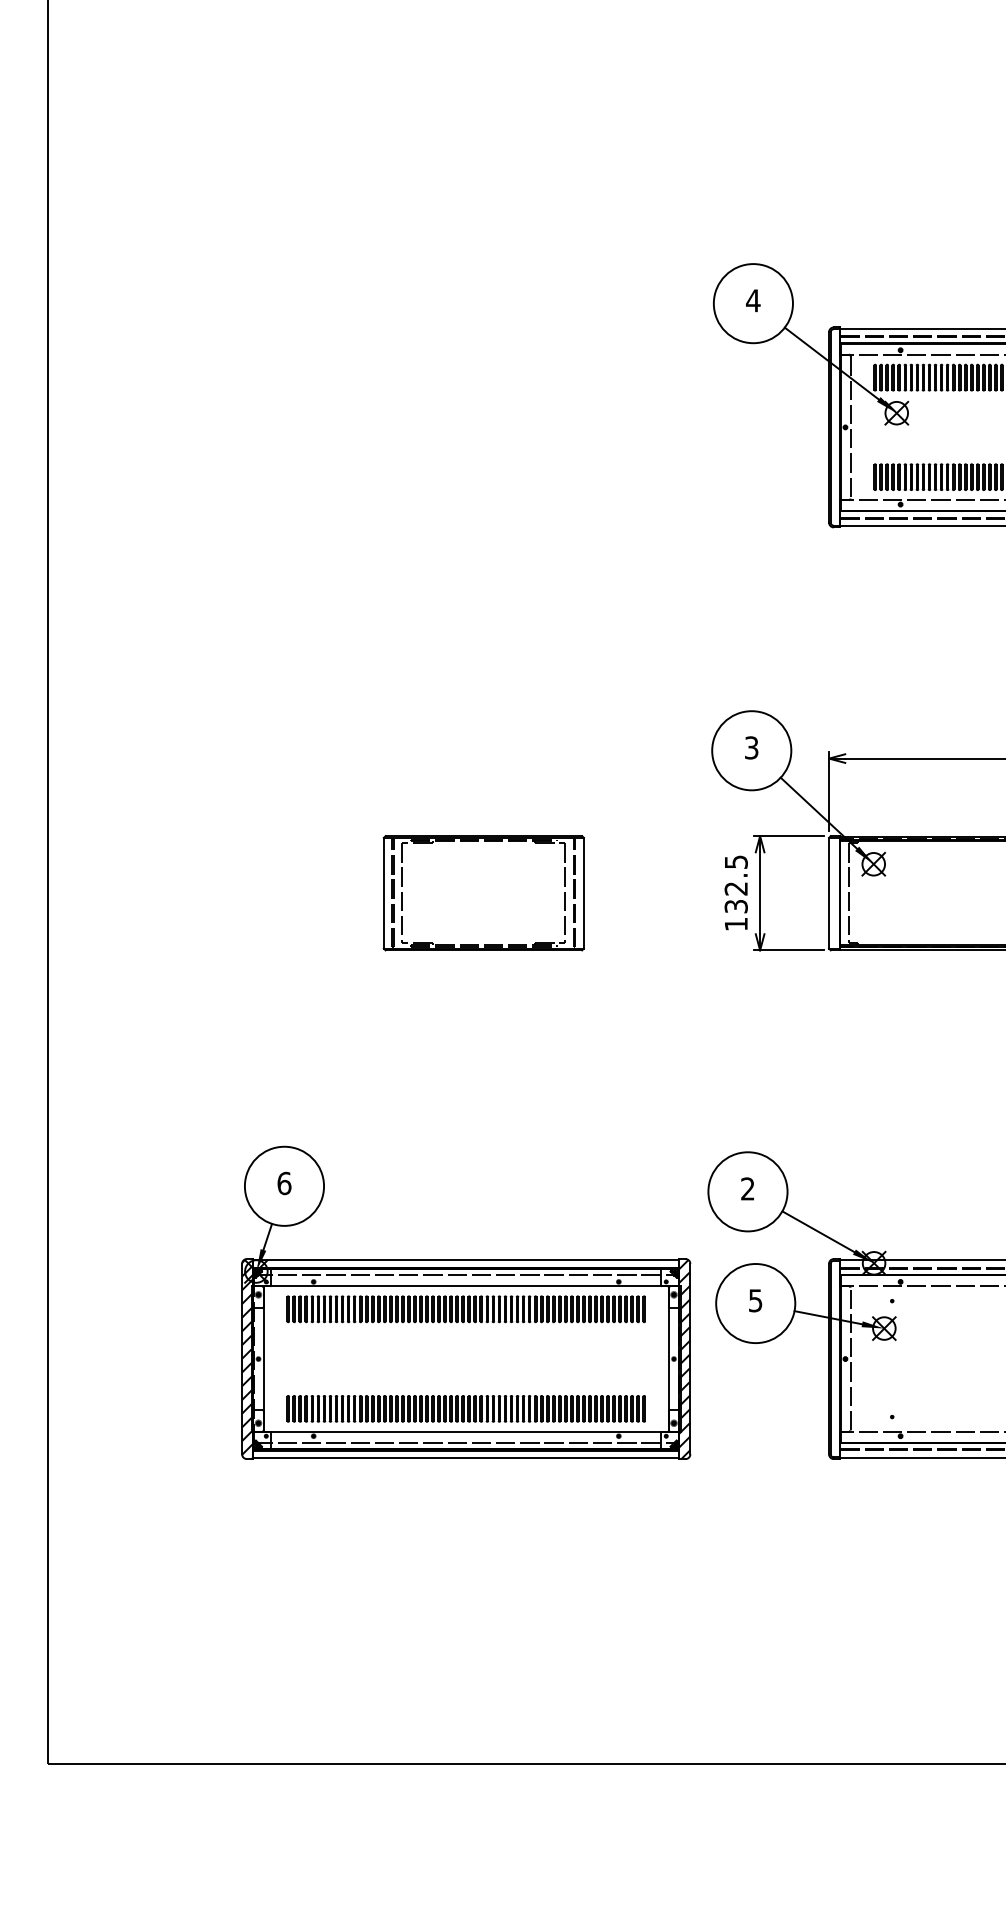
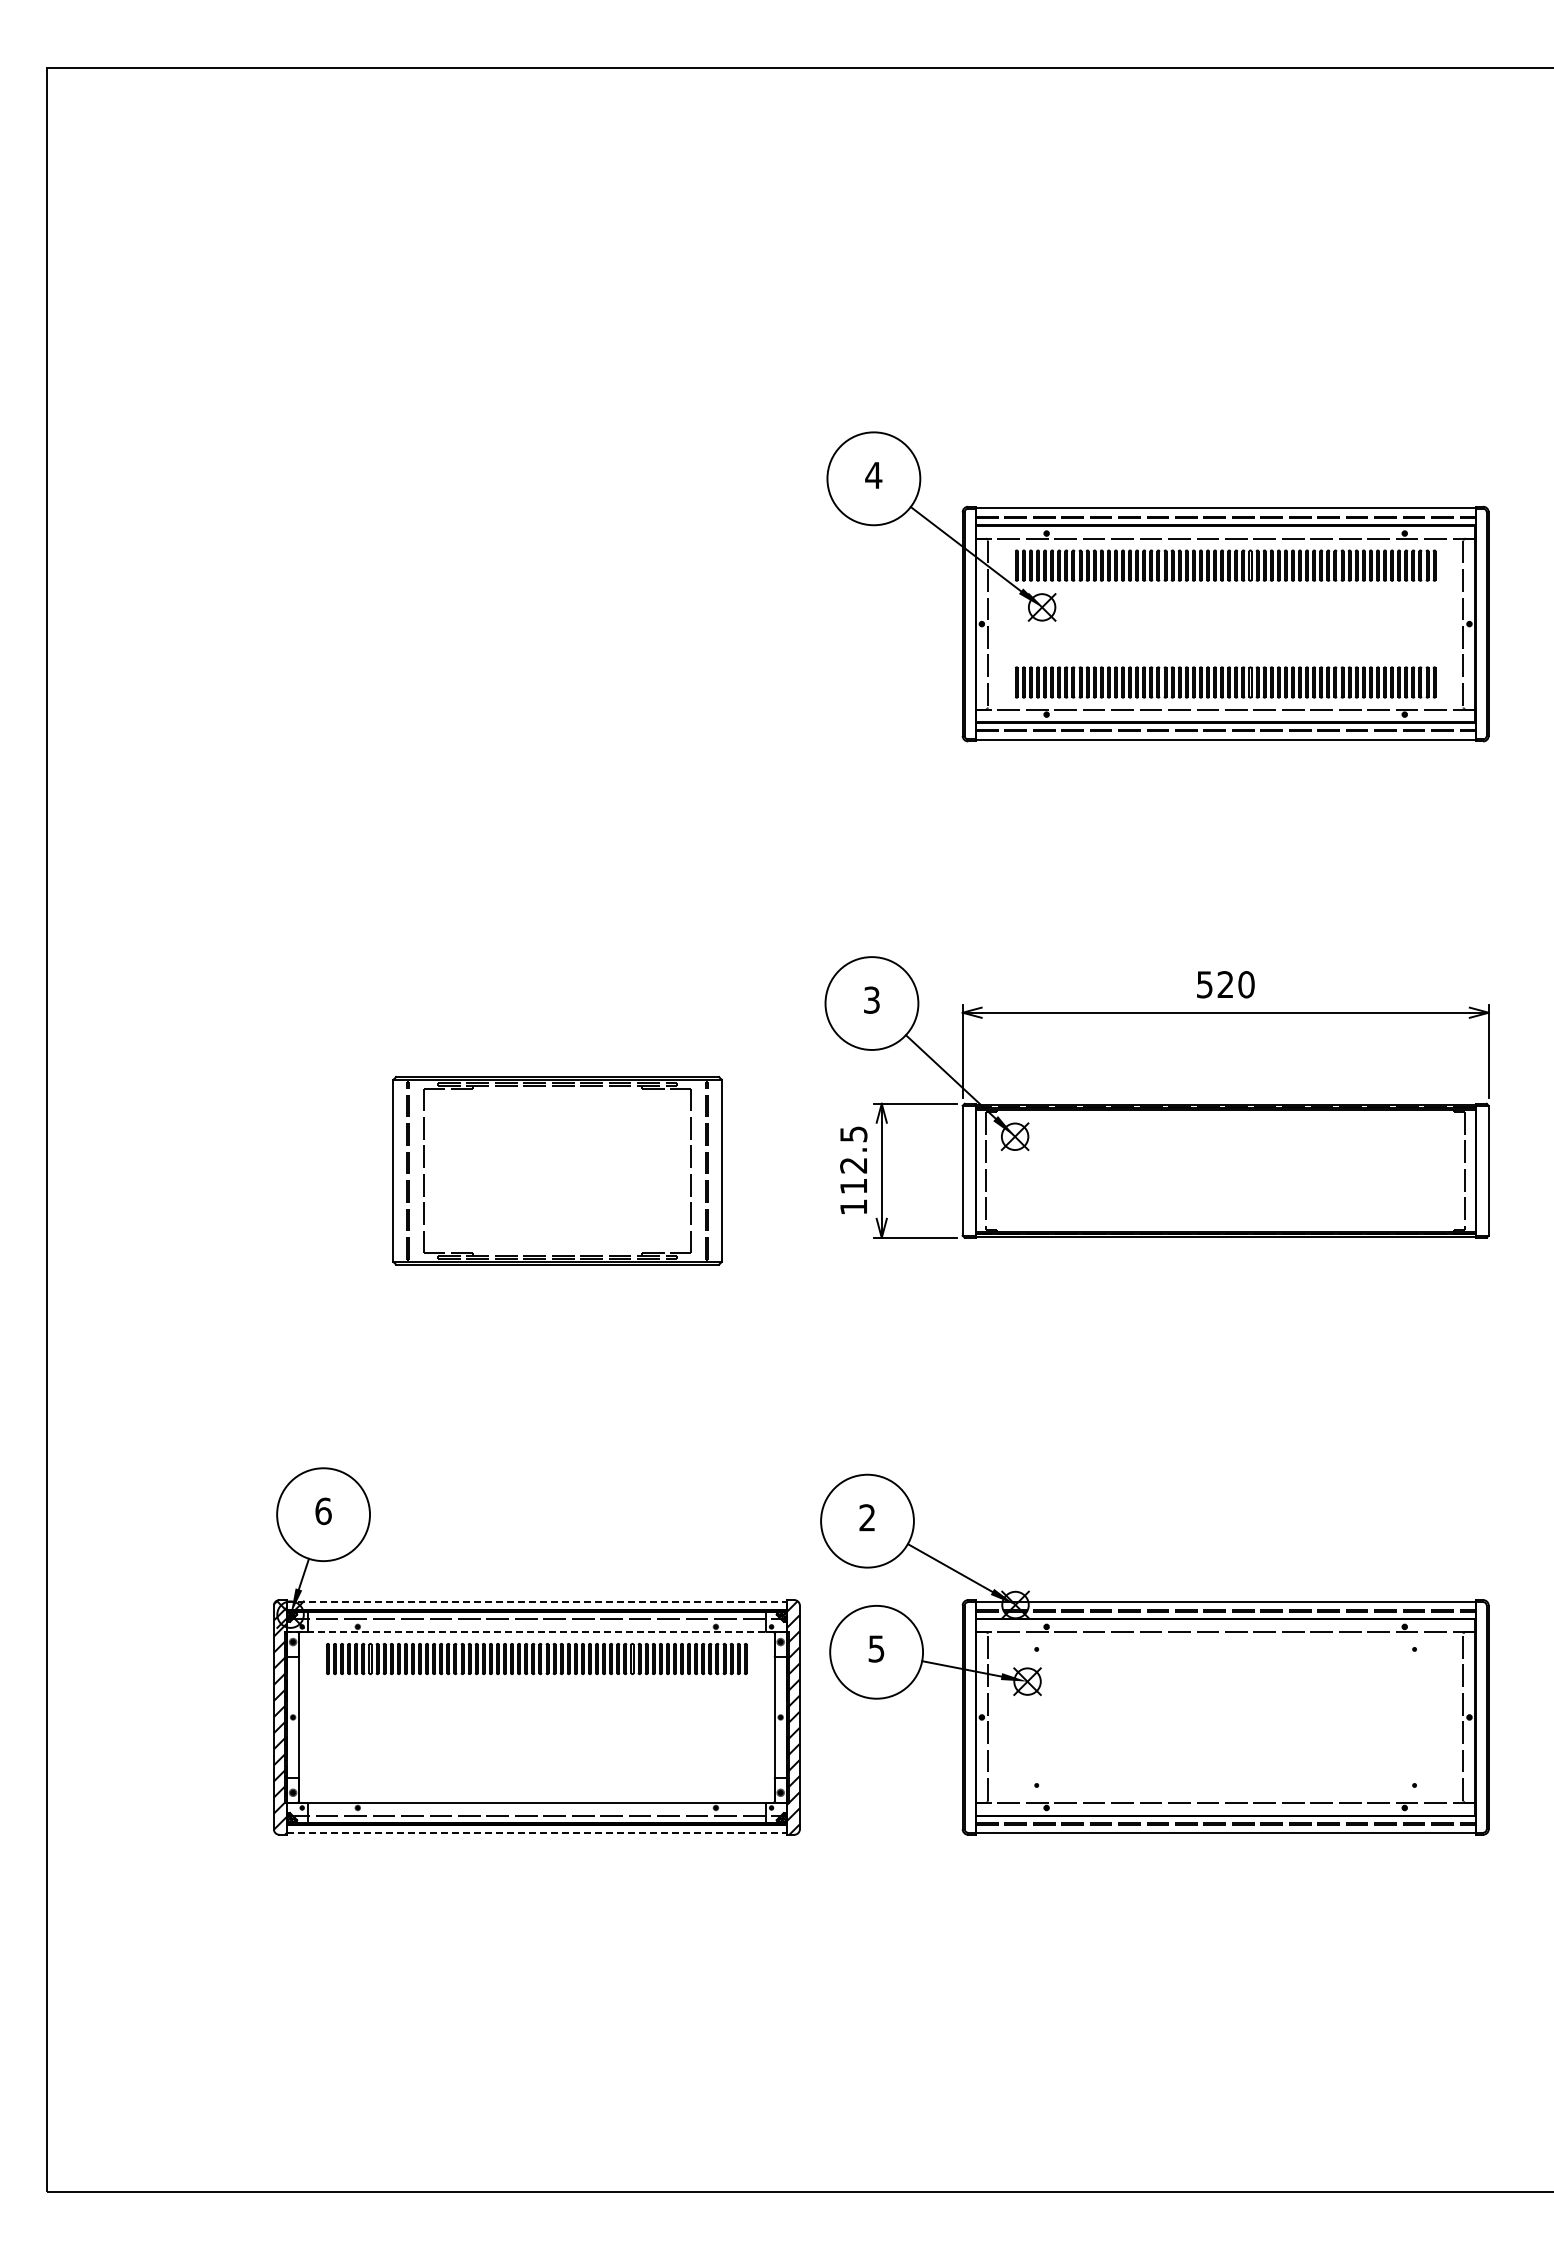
part: (483, 893) -> (557, 1170), size x1.4
text: (736, 906) -> (853, 1186), 132.5 -> 112.5
line: (465, 1260) -> (536, 1601), solid -> dashed
line: (465, 1285) -> (536, 1631), solid -> dashed
part: (465, 1408) -> (536, 1775), removed
line: (465, 1457) -> (536, 1833), solid -> dashed

